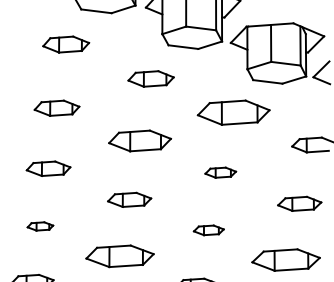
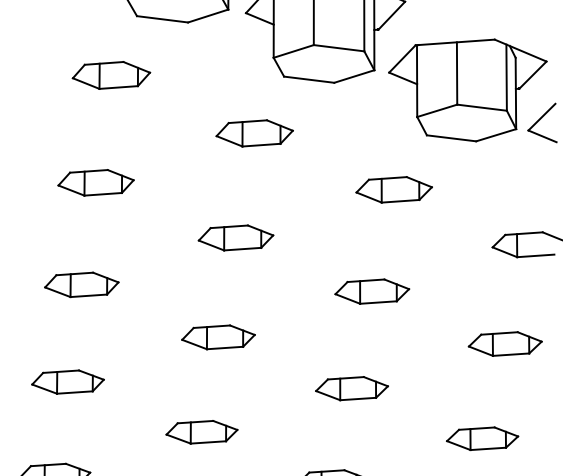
part: (233, 111) -> (393, 188), size x0.62
part: (139, 140) -> (235, 237), size x0.71
part: (220, 172) -> (371, 291), size x1.43
part: (40, 226) -> (68, 382), size x1.67
part: (208, 230) -> (351, 388), size x1.43
part: (119, 255) -> (201, 431), size x0.62
part: (286, 259) -> (483, 437), size x0.62

